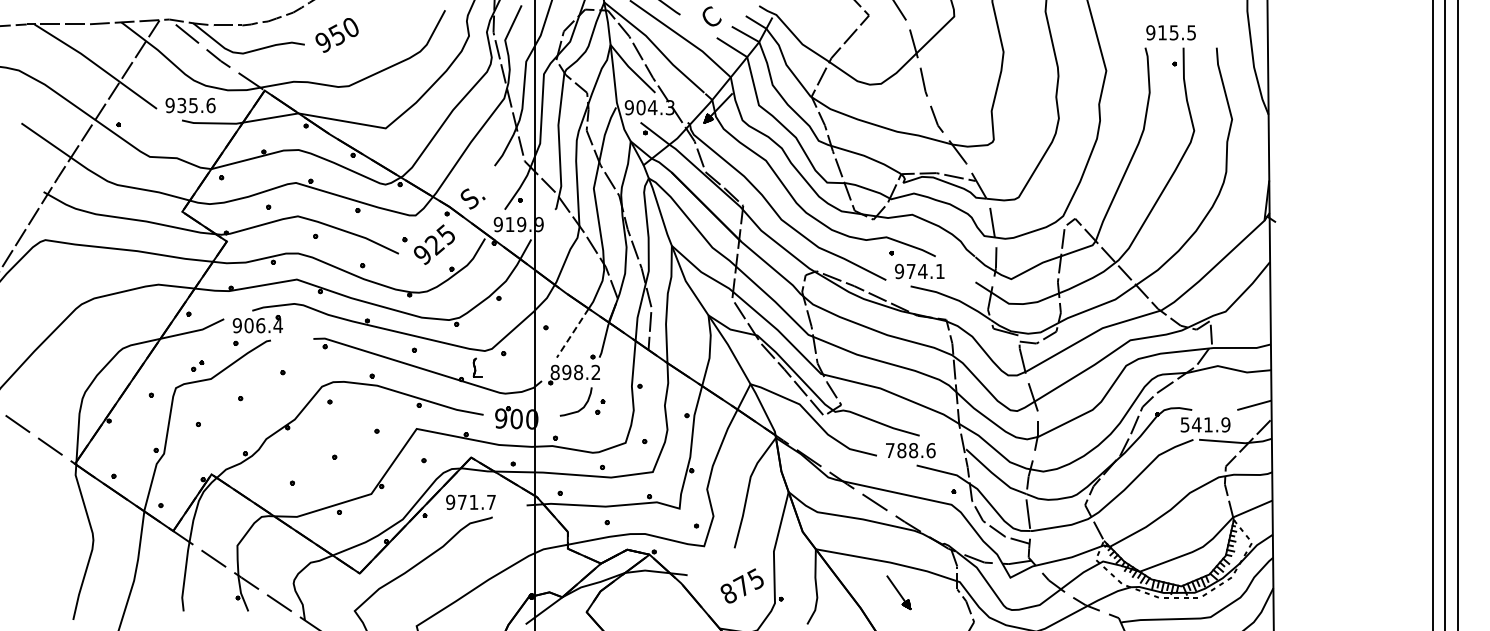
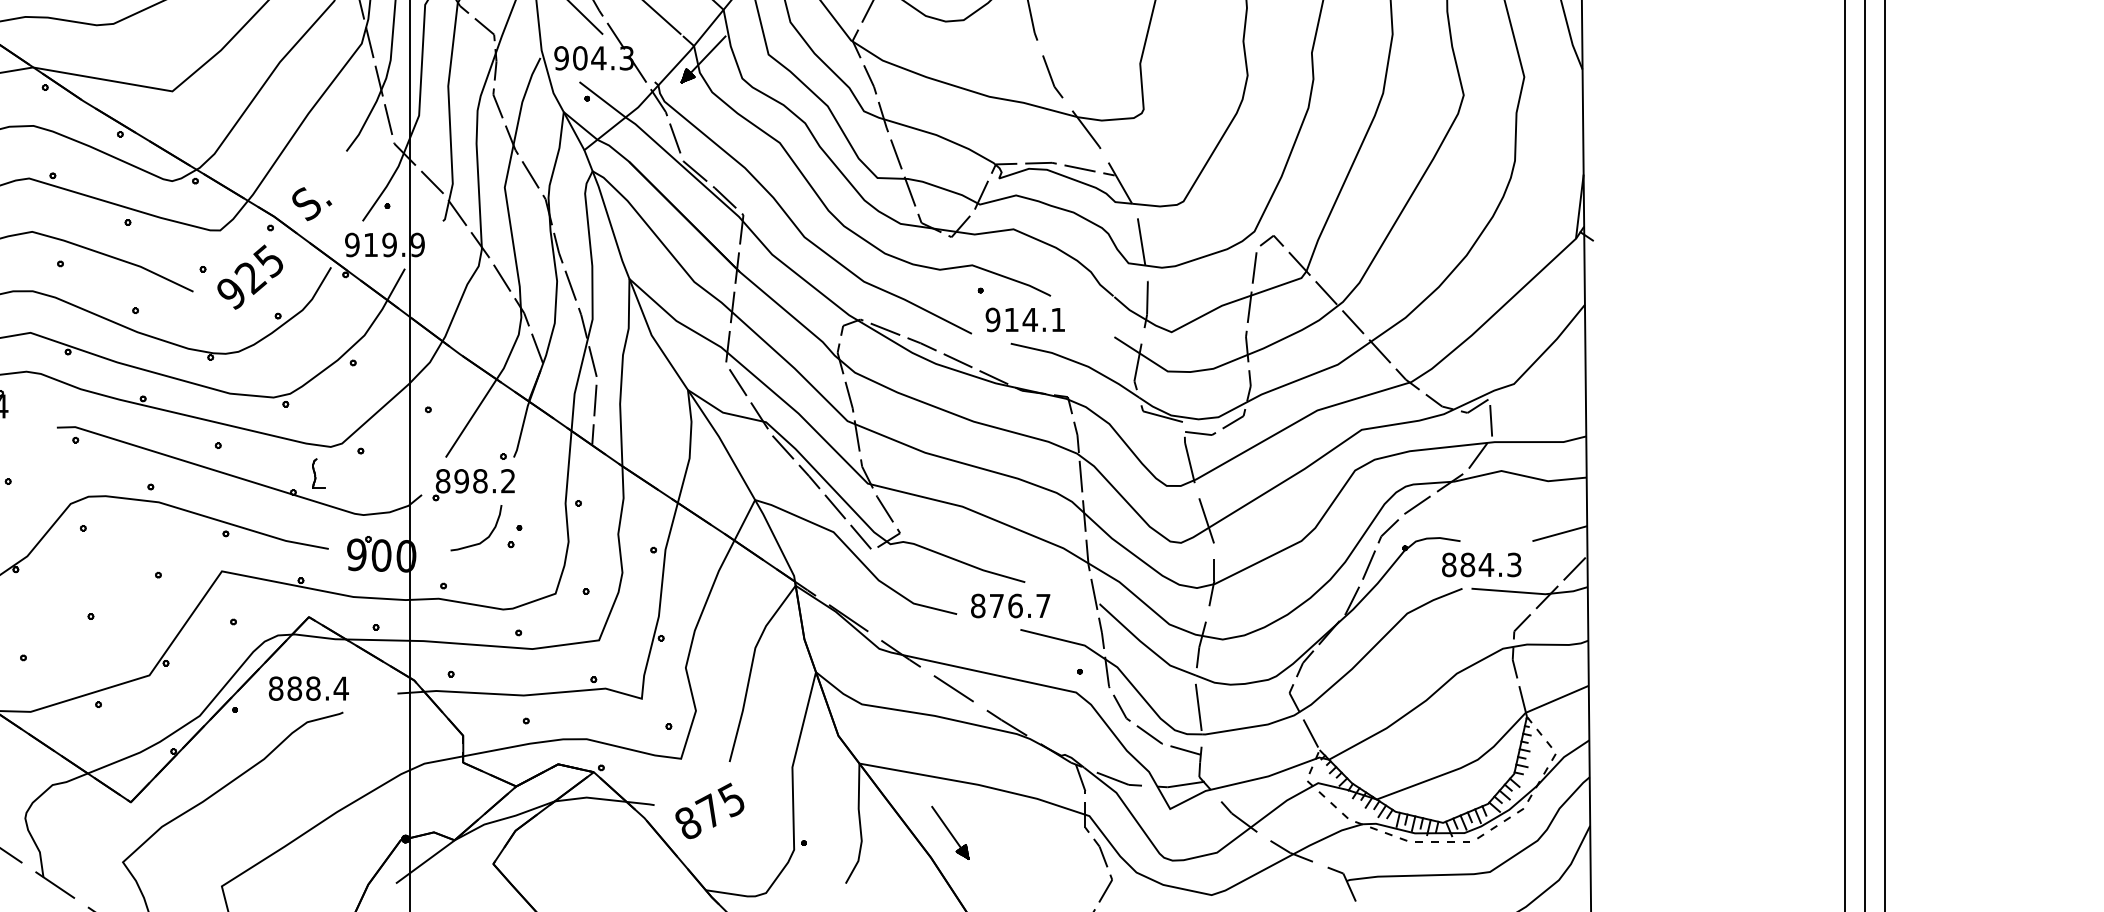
text: (911, 271) -> (1012, 319), 974.1 -> 914.1
line: (572, 333) -> (470, 418), dashed -> solid
text: (1205, 424) -> (1481, 564), 541.9 -> 884.3
text: (910, 450) -> (1010, 605), 788.6 -> 876.7
text: (471, 501) -> (309, 687), 971.7 -> 888.4
text: (741, 585) -> (708, 810), moved
part: (898, 592) -> (949, 832), moved

